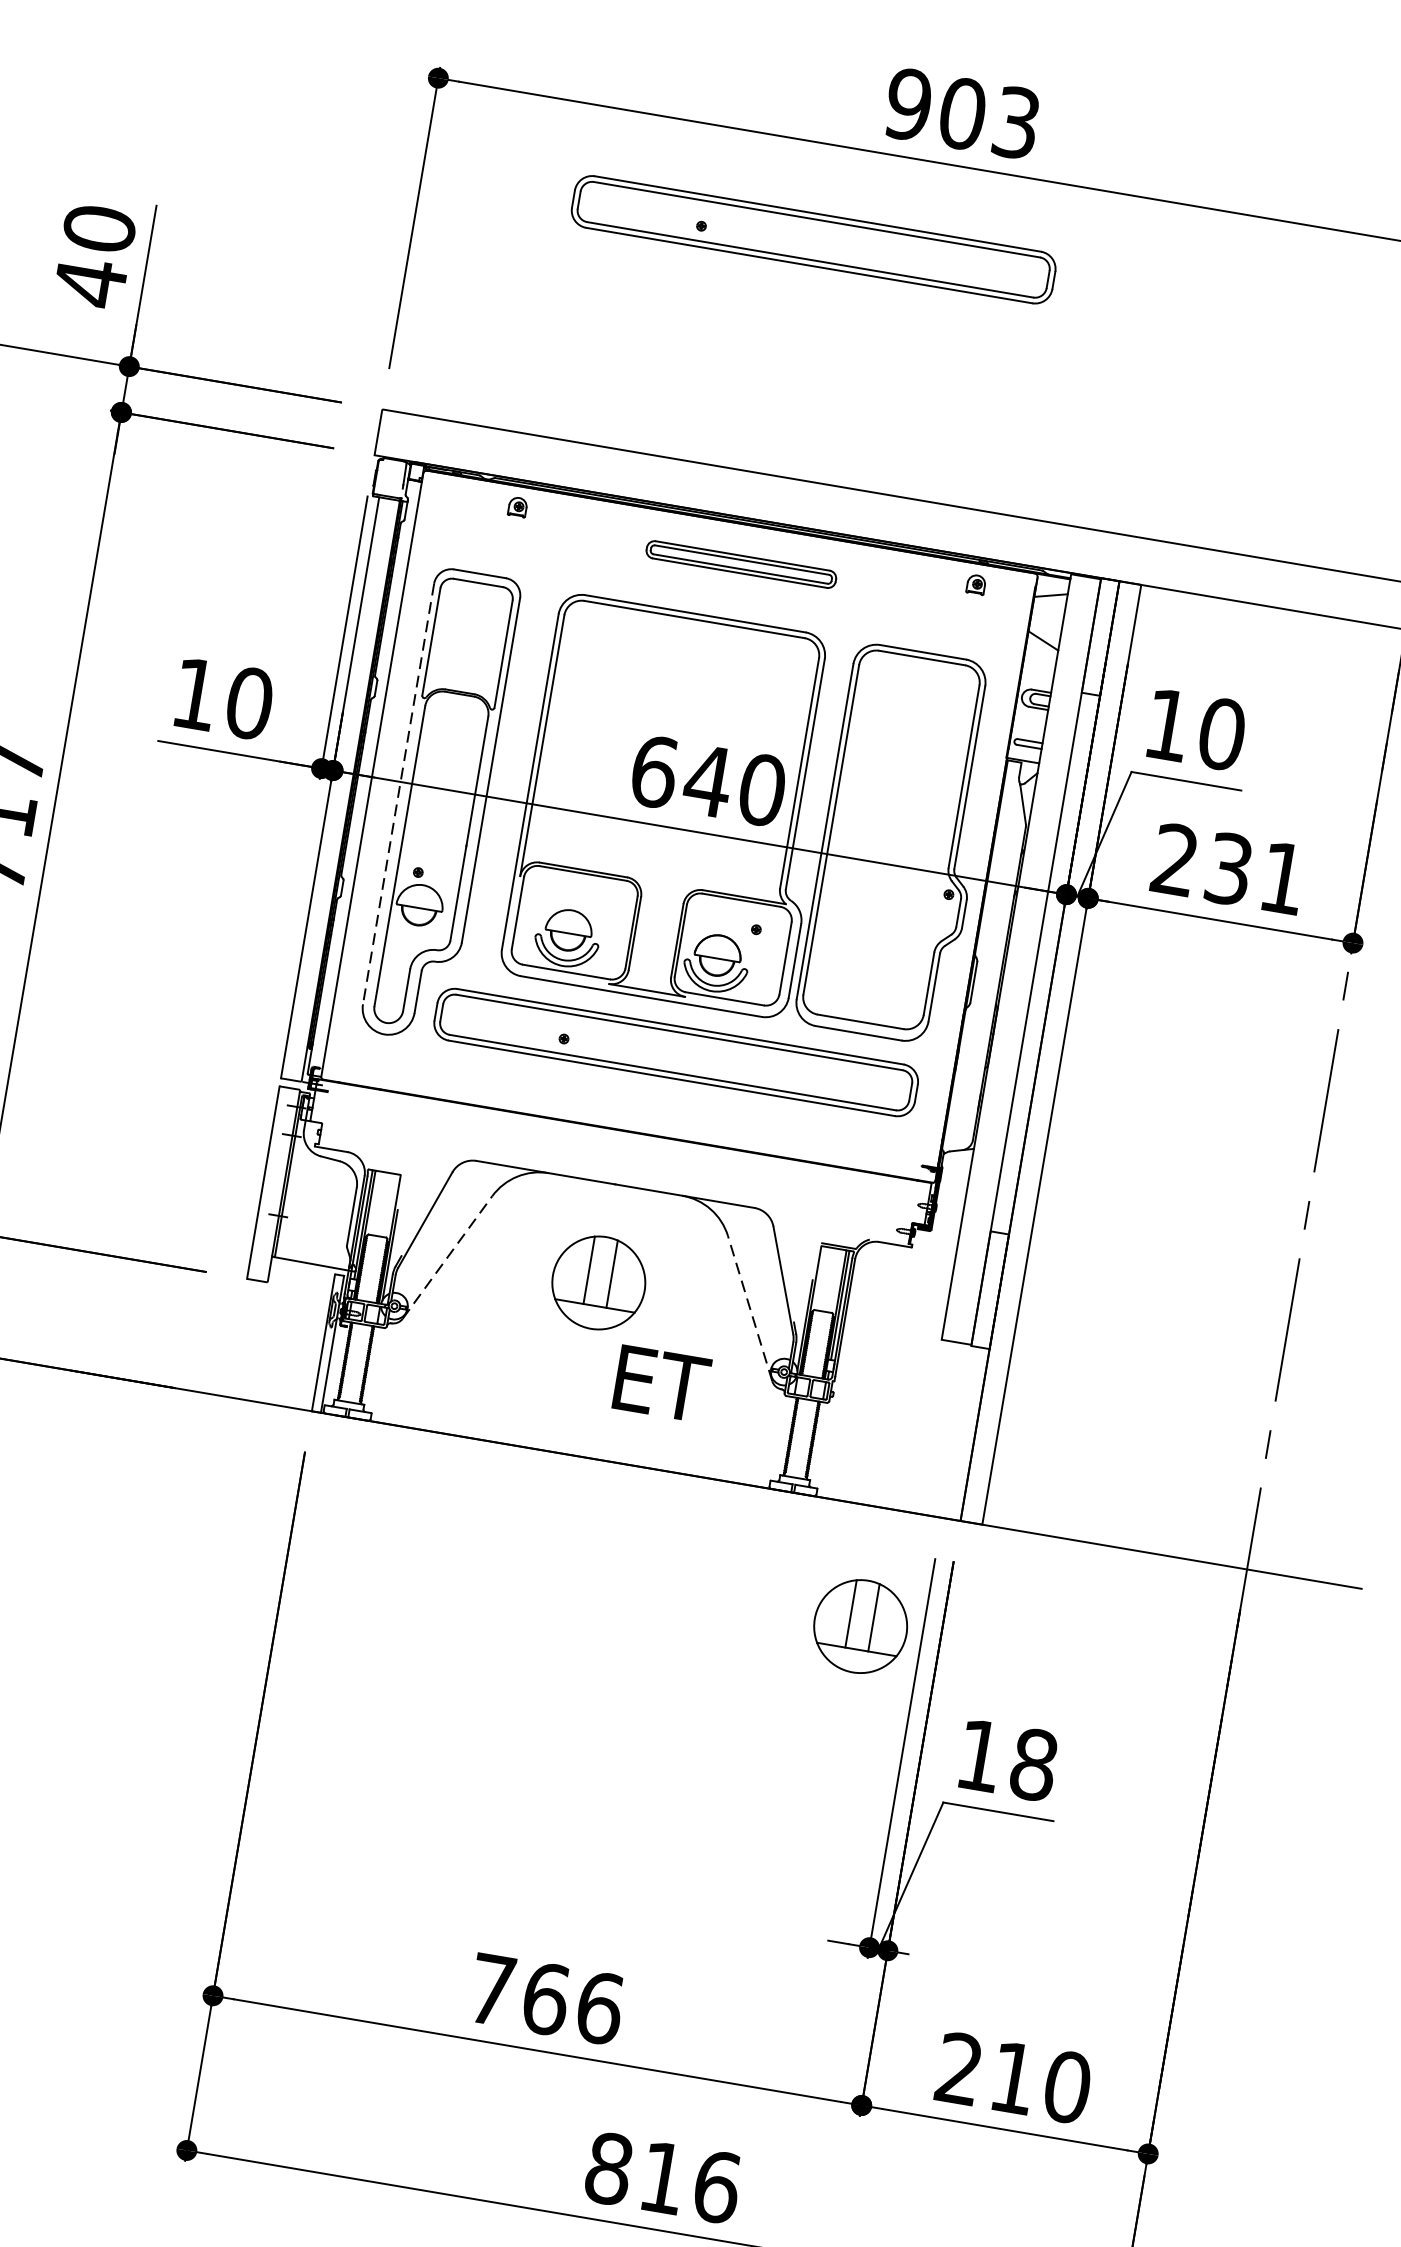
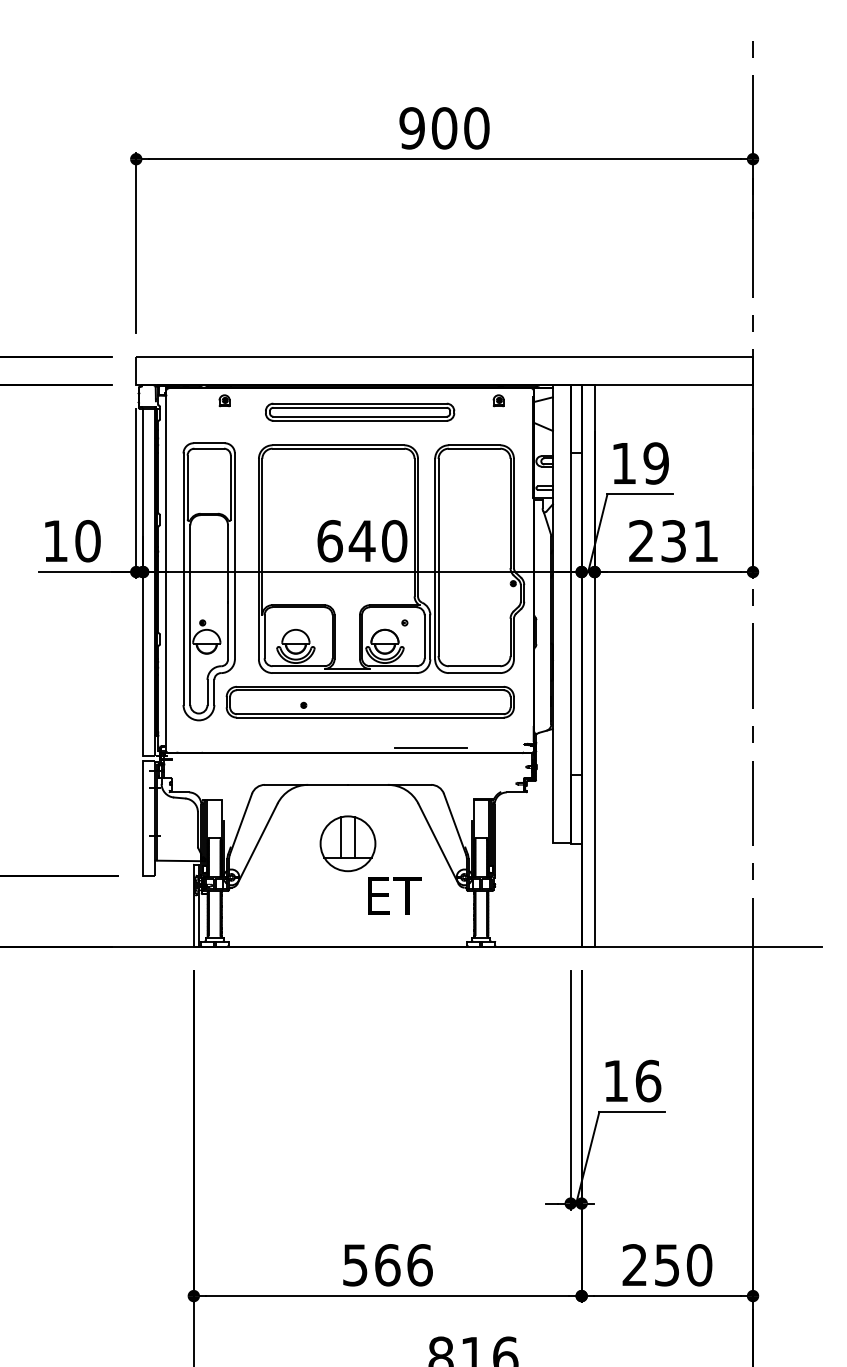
text: (1016, 123) -> (476, 128), 903 -> 900
part: (812, 238) -> (369, 215), removed
part: (742, 563) -> (360, 411), size x1.67
text: (1222, 734) -> (656, 463), 10 -> 19
line: (398, 794) -> (183, 579), dashed -> solid
line: (763, 1146) -> (430, 748), added
line: (447, 1256) -> (257, 843), dashed -> solid
line: (750, 1308) -> (438, 843), dashed -> solid
part: (859, 1625) -> (533, 1017), removed
text: (1034, 1763) -> (648, 1080), 18 -> 16
text: (492, 1990) -> (355, 1265), 766 -> 566
text: (1012, 2078) -> (666, 1265), 210 -> 250

